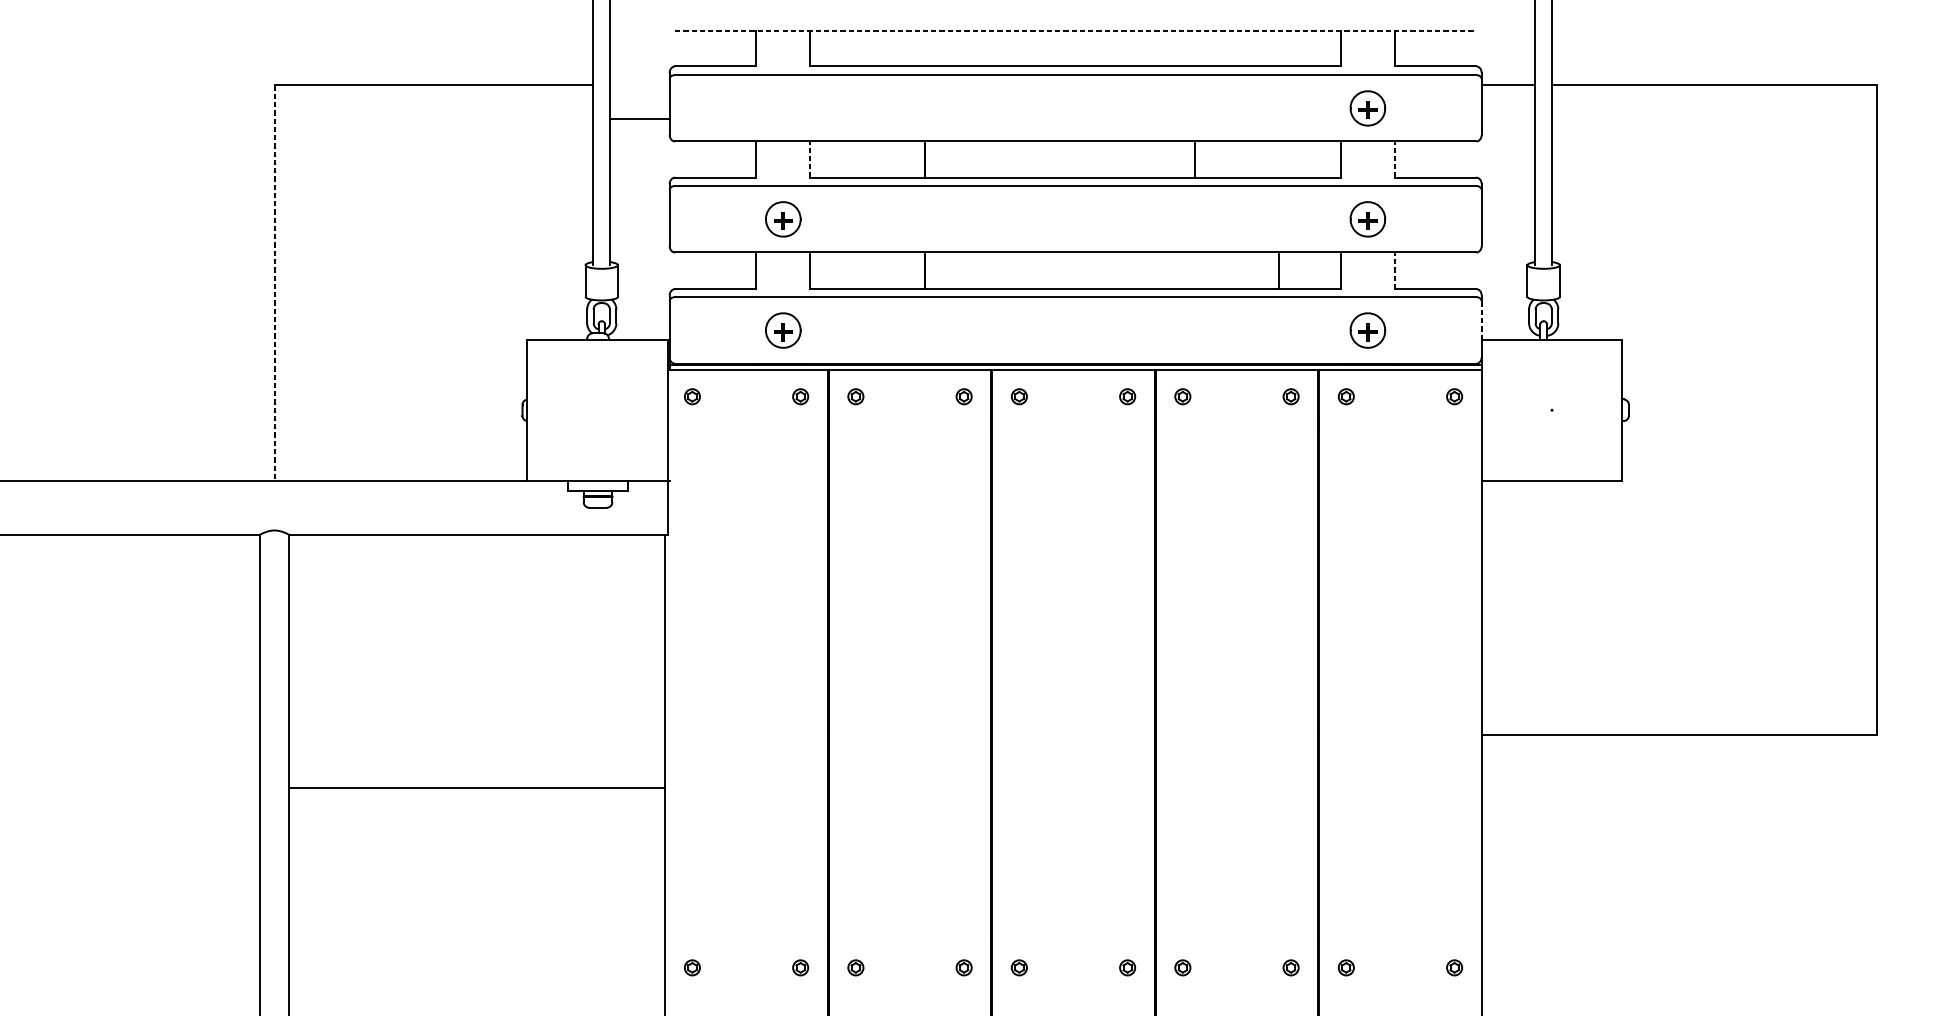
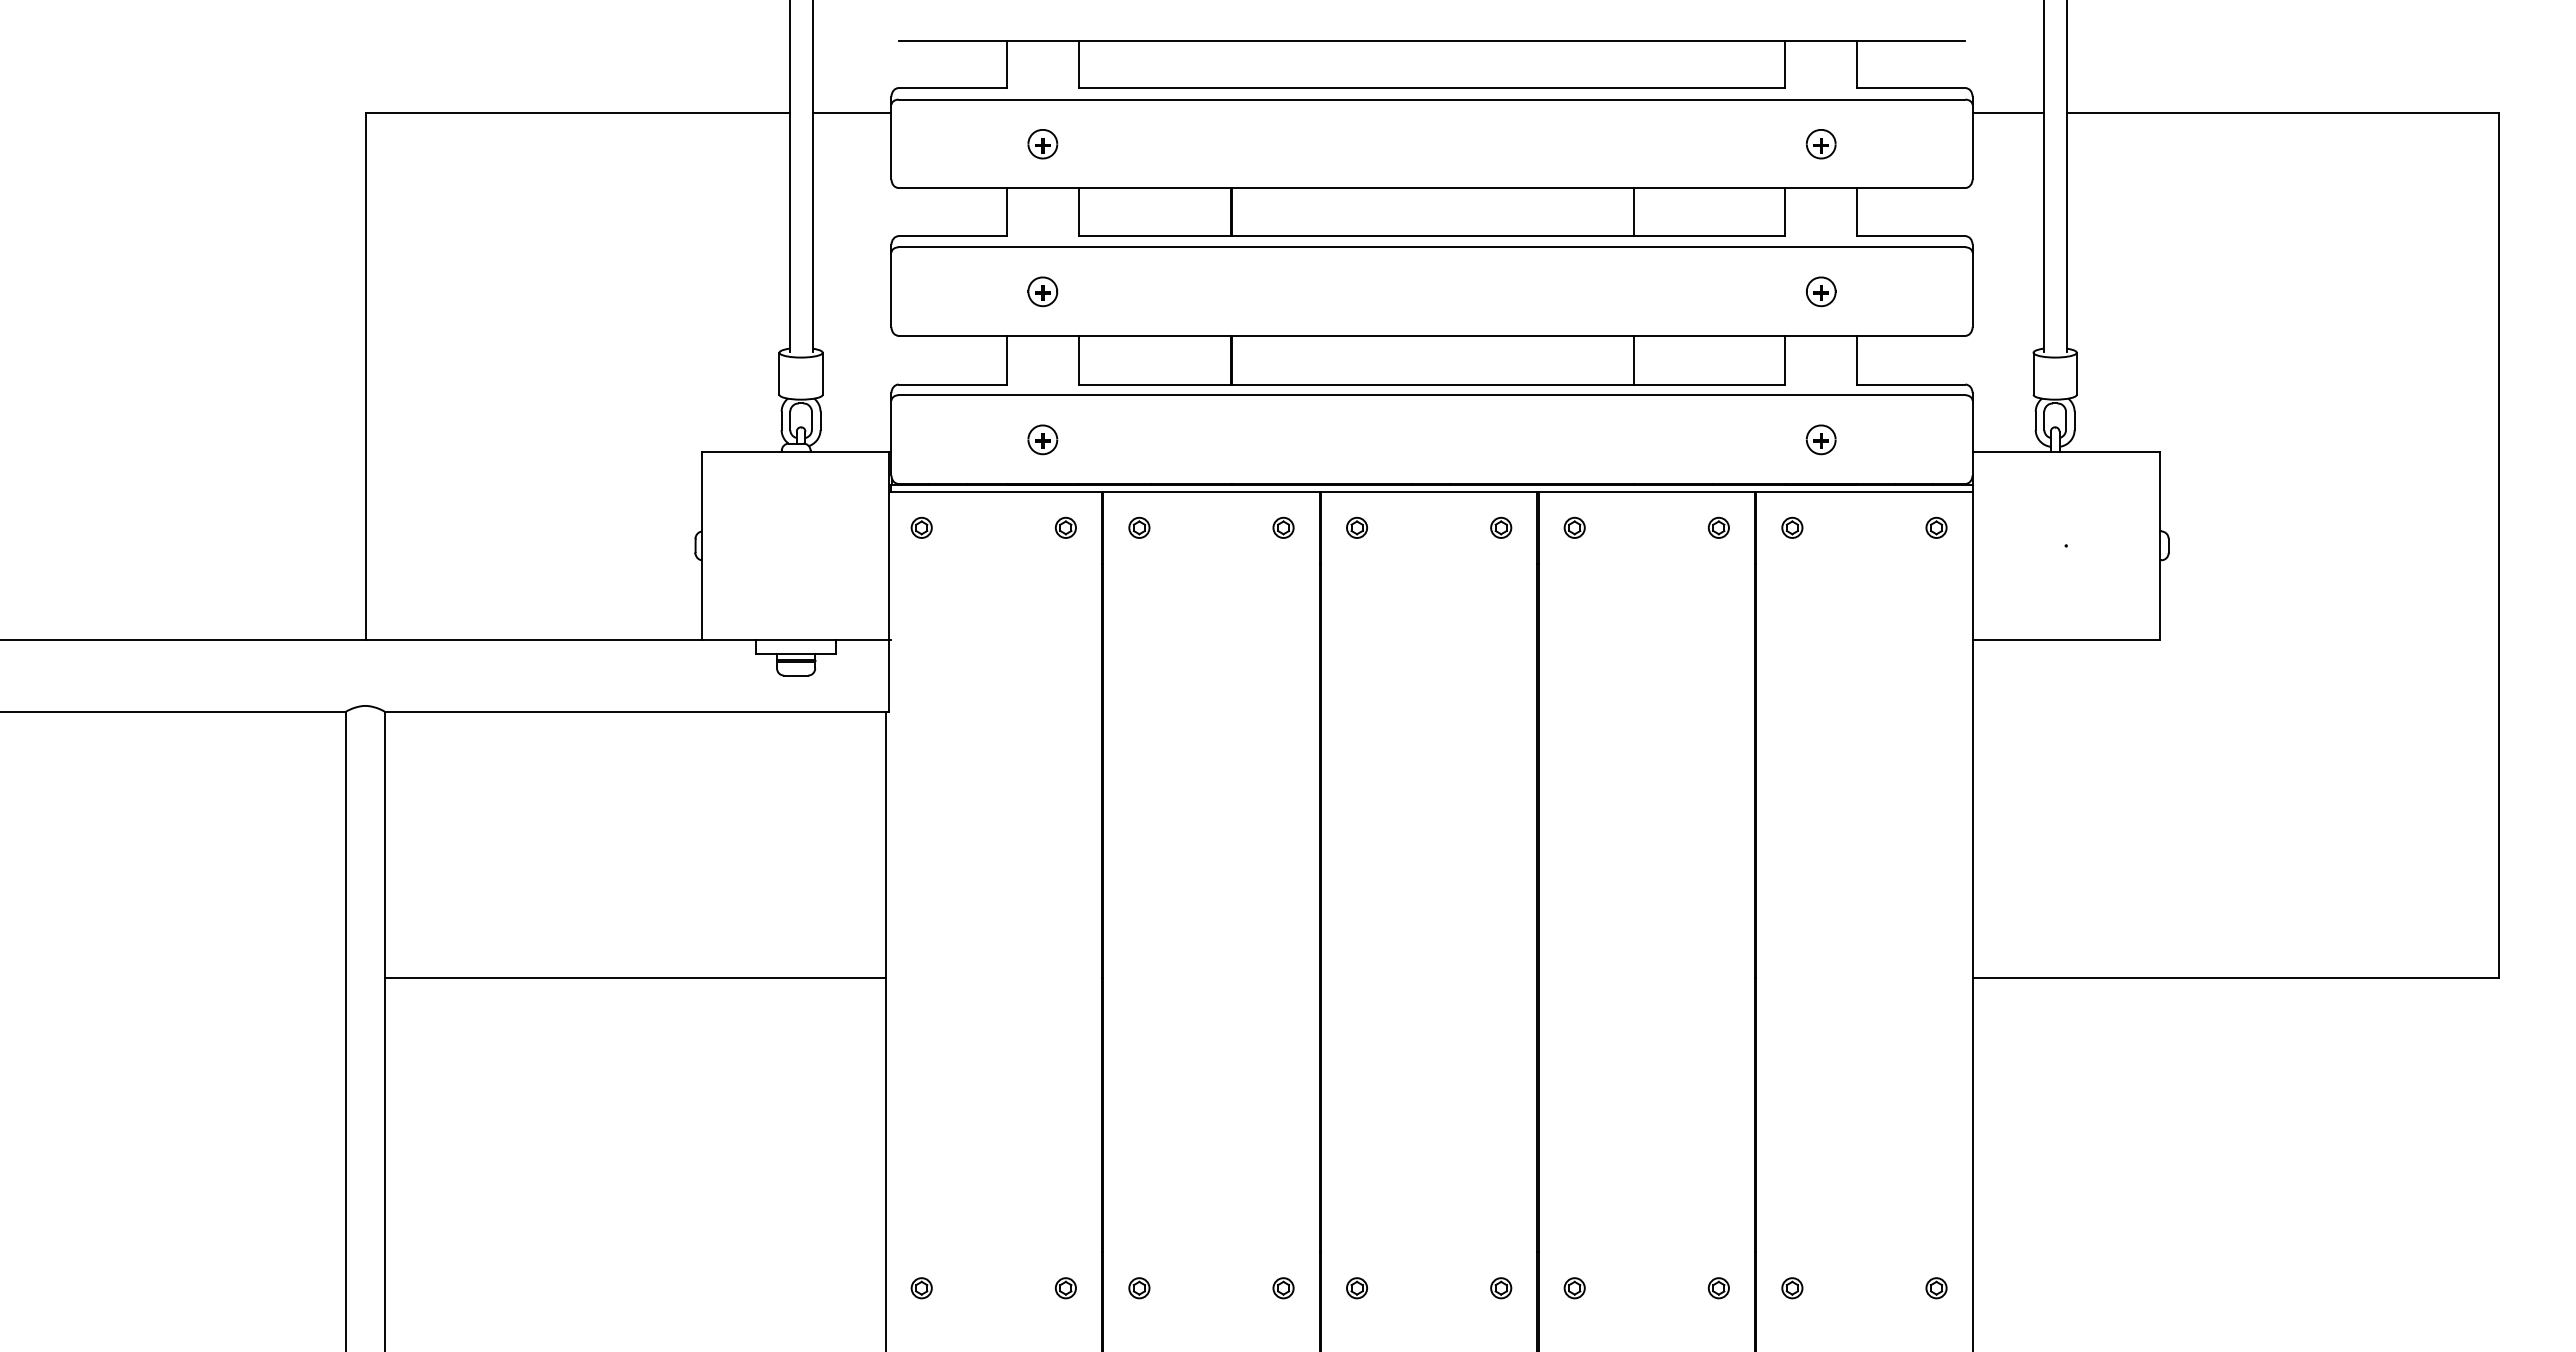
line: (1076, 30) -> (1432, 40), dashed -> solid
part: (783, 108) -> (1042, 144), added
part: (1368, 108) -> (1821, 144), size x0.62
line: (639, 118) -> (851, 113), moved
line: (810, 159) -> (1078, 211), dashed -> solid
line: (1194, 159) -> (1633, 212), moved
line: (1395, 159) -> (1857, 211), dashed -> solid
part: (783, 219) -> (1042, 291), size x0.62
part: (1368, 219) -> (1821, 291), size x0.62
line: (1278, 270) -> (1633, 359), moved
line: (1395, 270) -> (1857, 359), dashed -> solid
line: (275, 283) -> (366, 377), dashed -> solid
line: (1481, 320) -> (1972, 426), dashed -> solid
part: (783, 330) -> (1042, 439), size x0.62
part: (1368, 330) -> (1821, 439), size x0.62
line: (476, 788) -> (634, 978), moved

